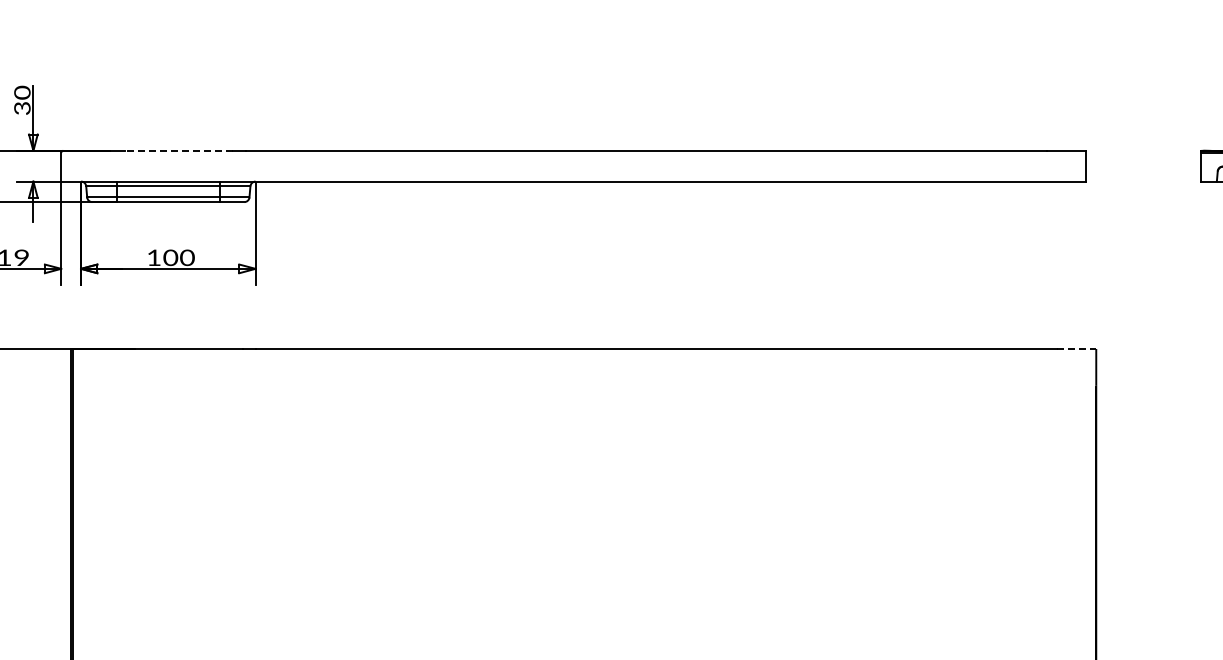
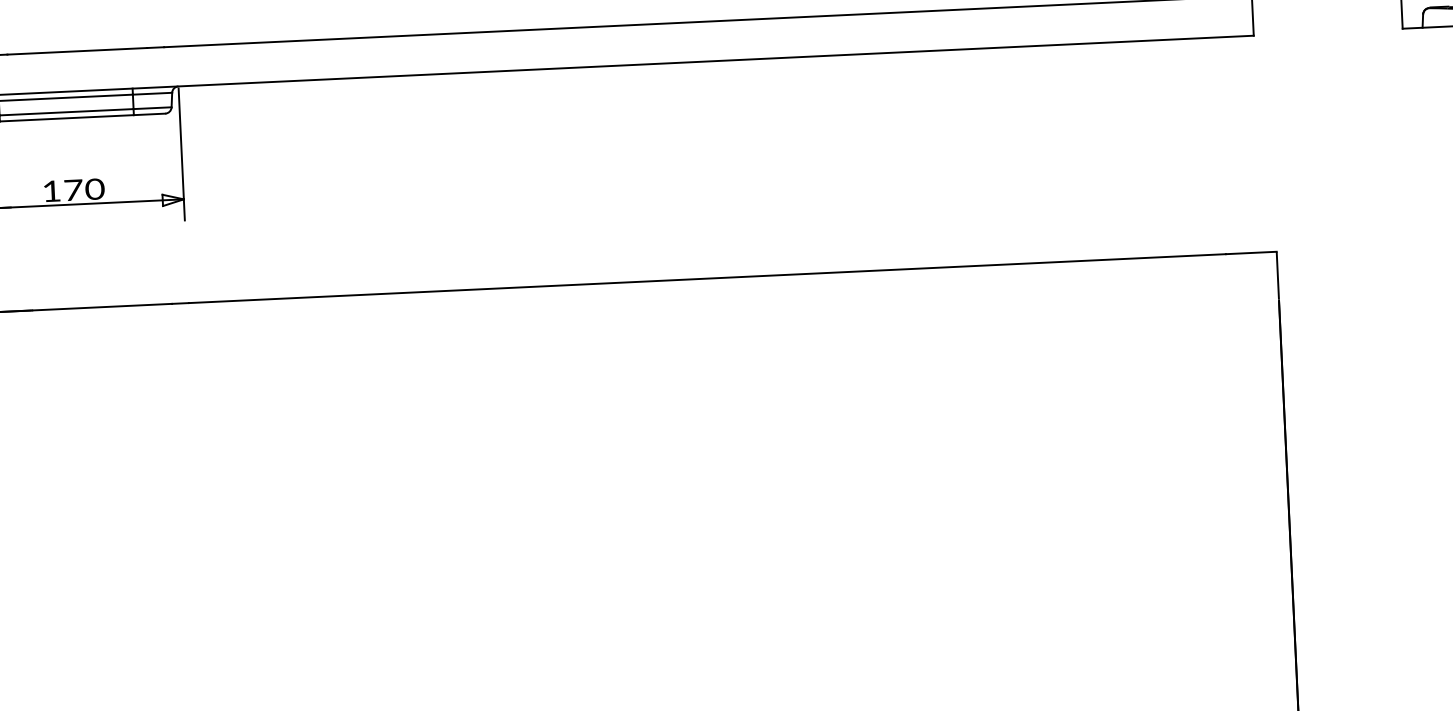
line: (178, 150) -> (76, 50), dashed -> solid
text: (170, 257) -> (73, 189), 100 -> 170
line: (1076, 349) -> (1251, 253), dashed -> solid

